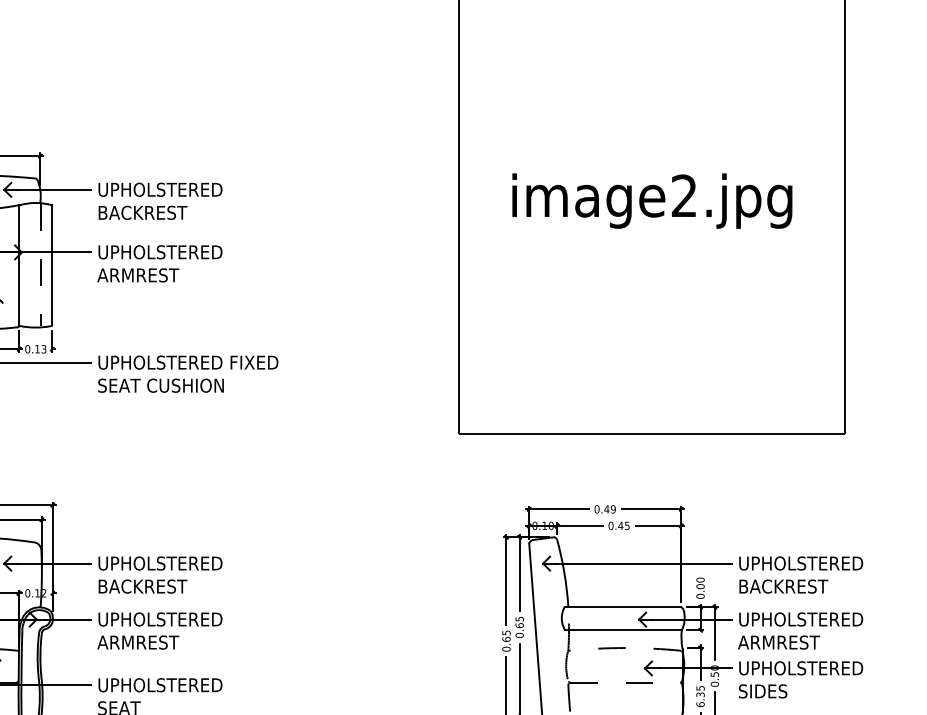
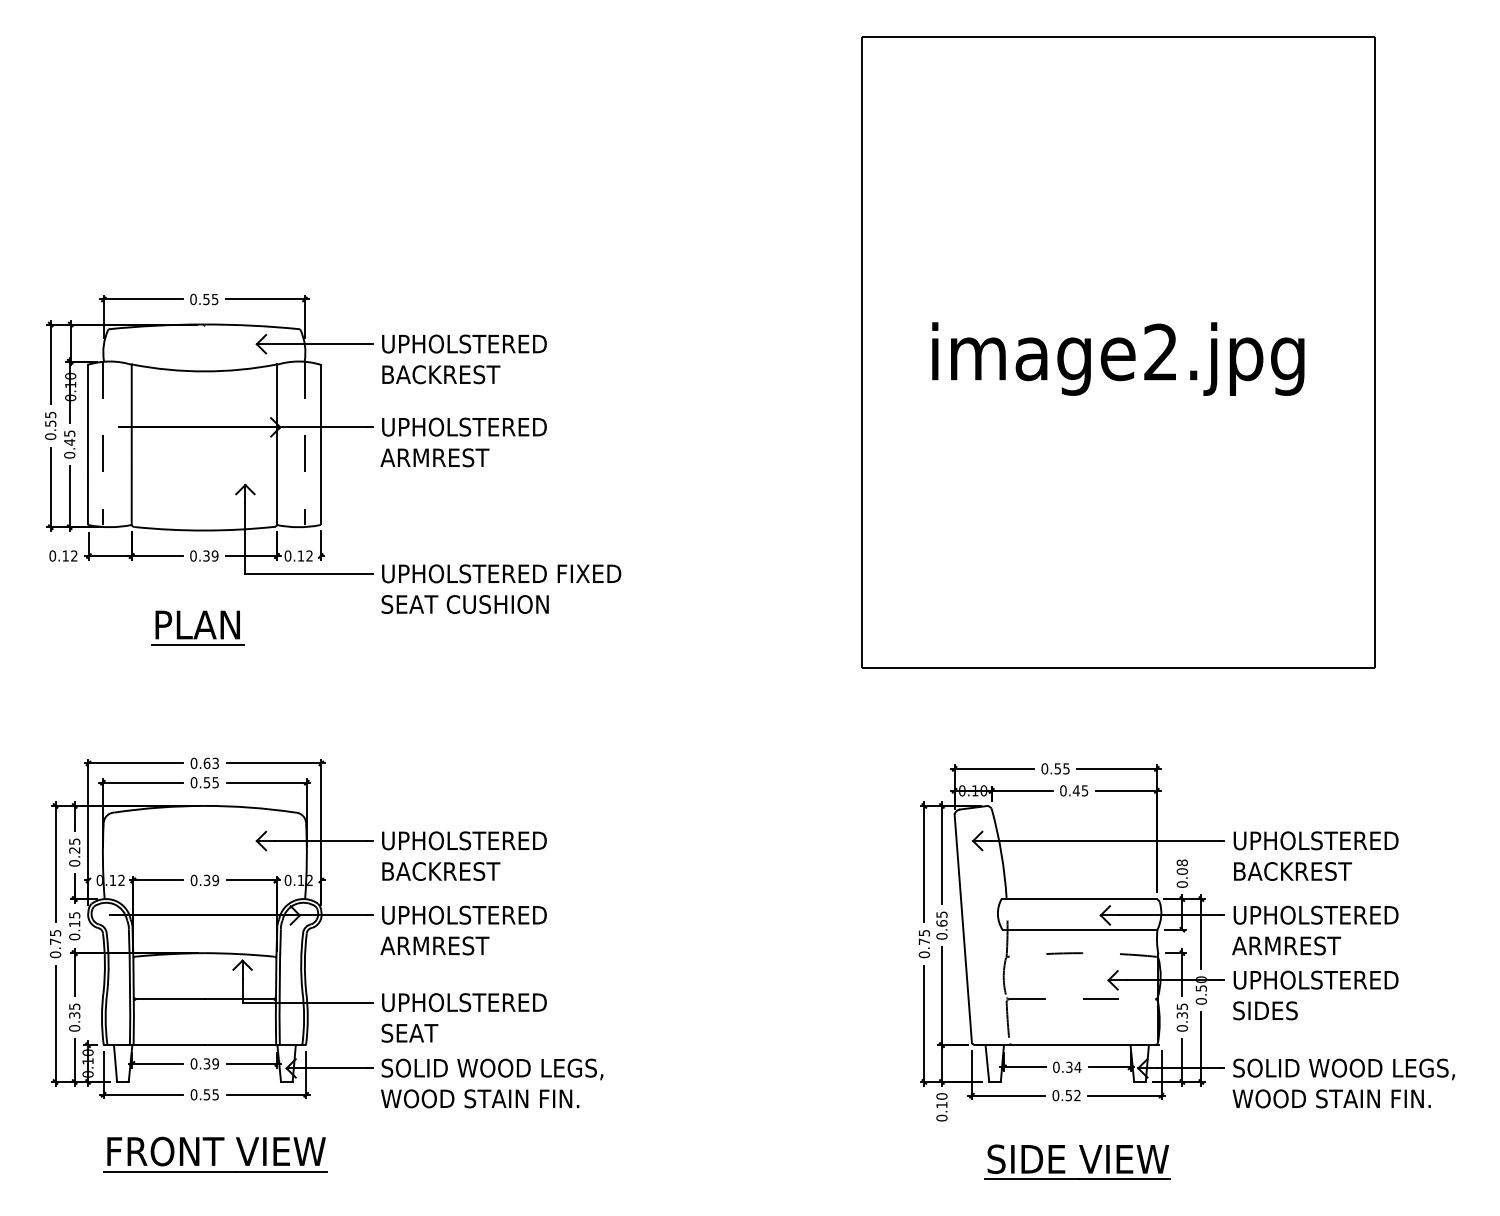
text: (43, 349) -> (309, 556), 0.13 -> 0.12
text: (609, 509) -> (1061, 768), 0.49 -> 0.55
text: (700, 579) -> (1182, 862), 0.00 -> 0.08
text: (506, 639) -> (924, 941), 0.65 -> 0.75
text: (699, 704) -> (1181, 1028), 6.35 -> 0.35

